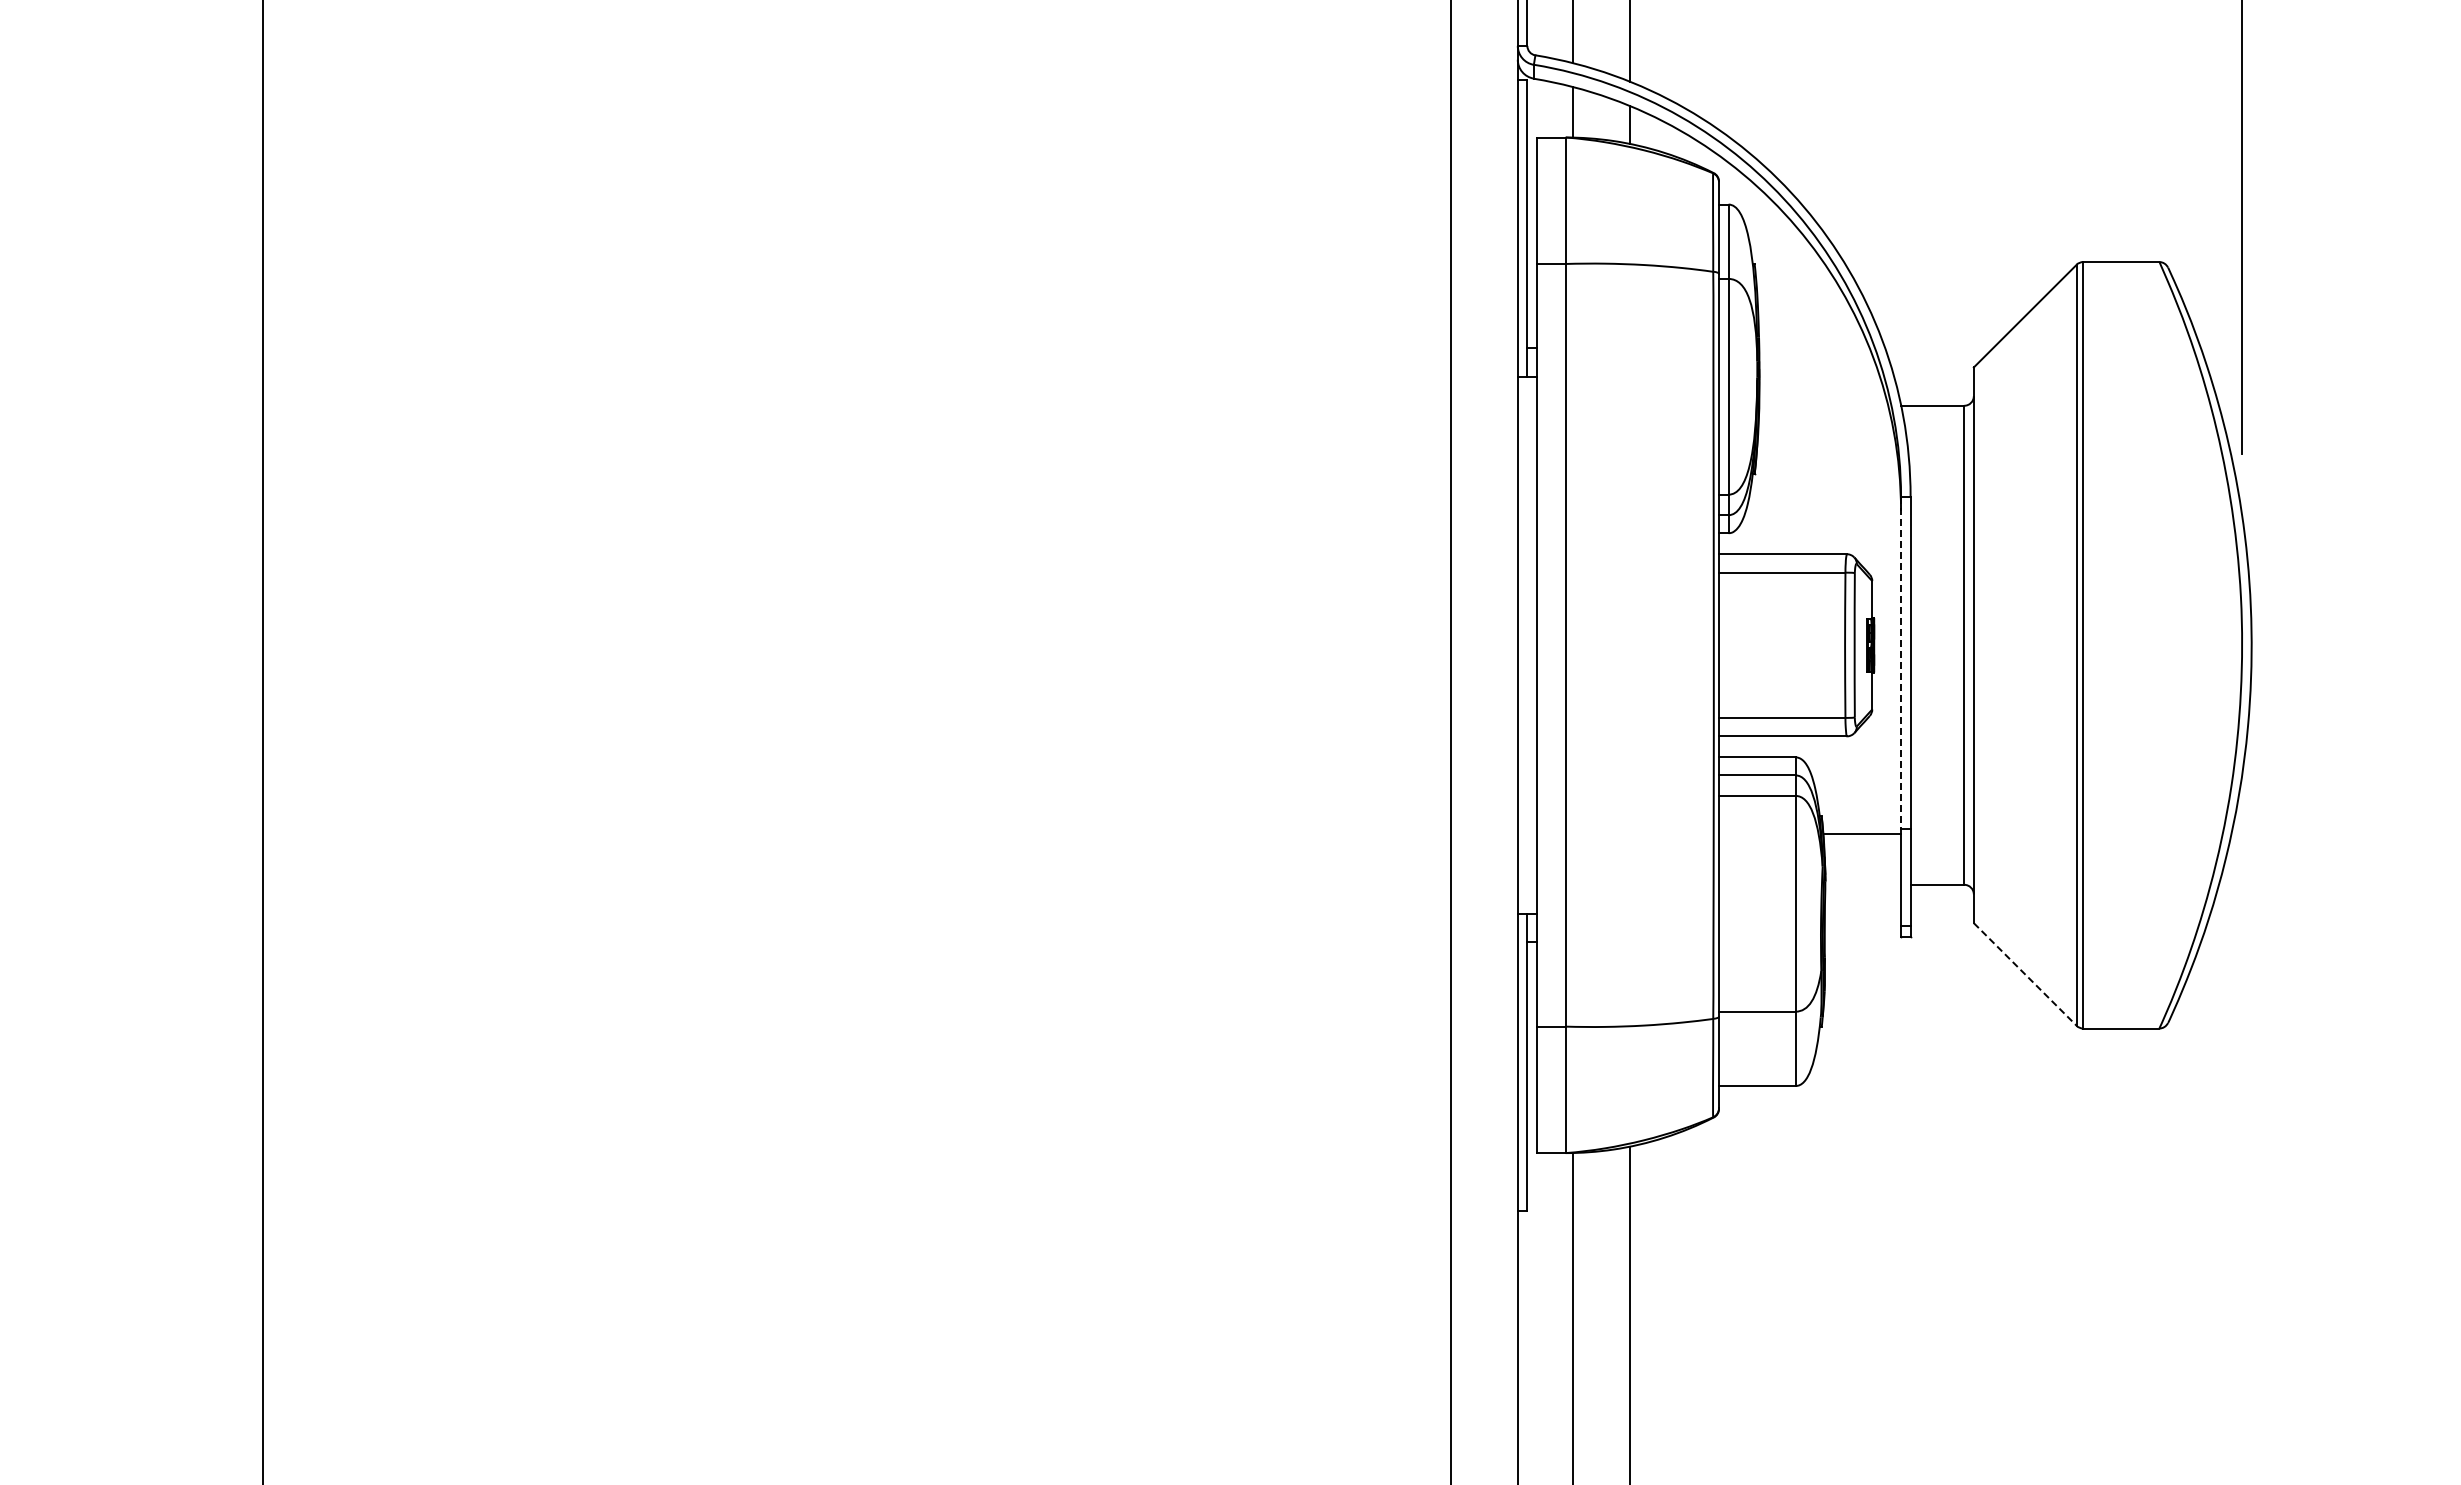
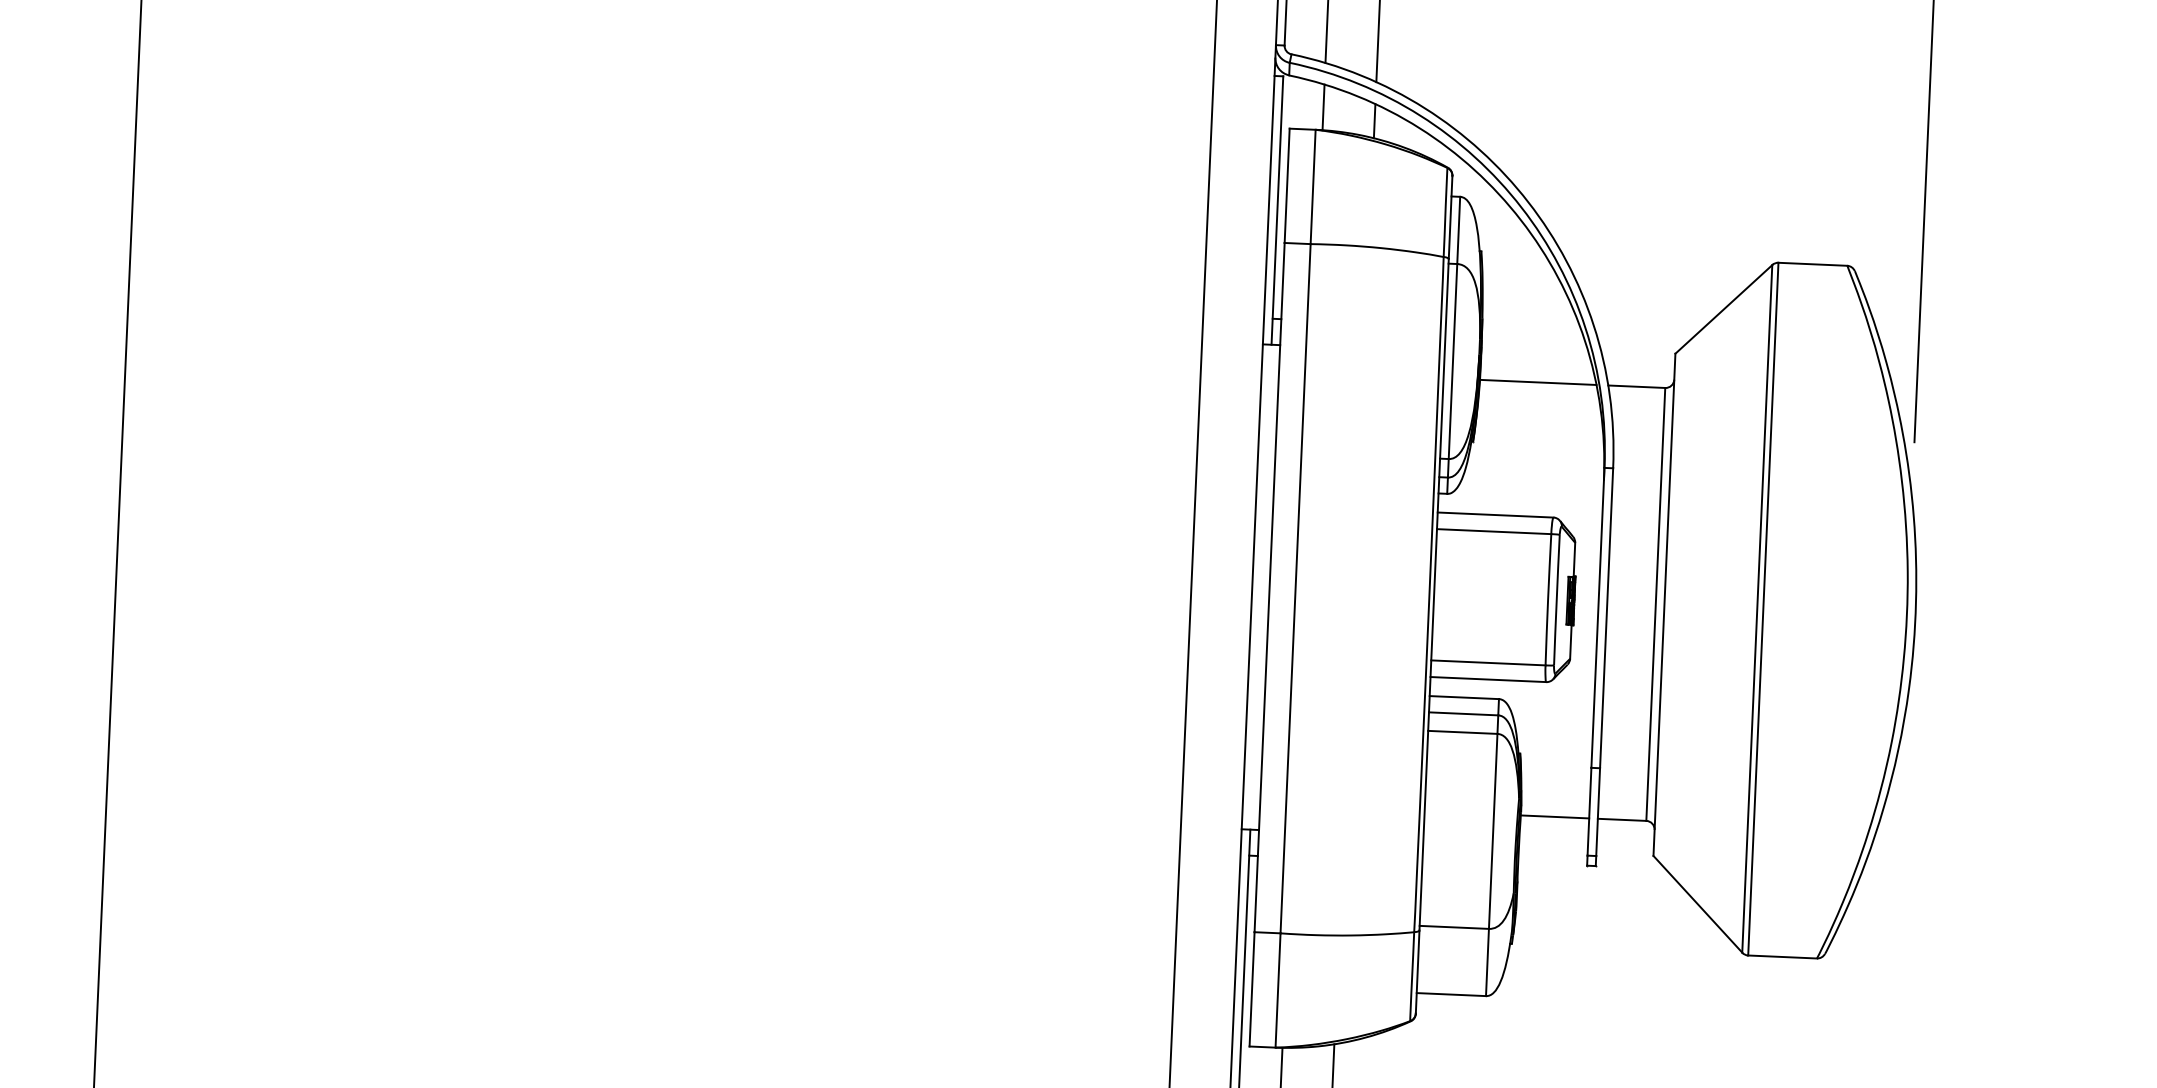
line: (1823, 405) -> (1538, 382), added
line: (1901, 662) -> (1598, 617), dashed -> solid
line: (1863, 833) -> (1555, 816), moved
line: (2025, 974) -> (1698, 904), dashed -> solid

